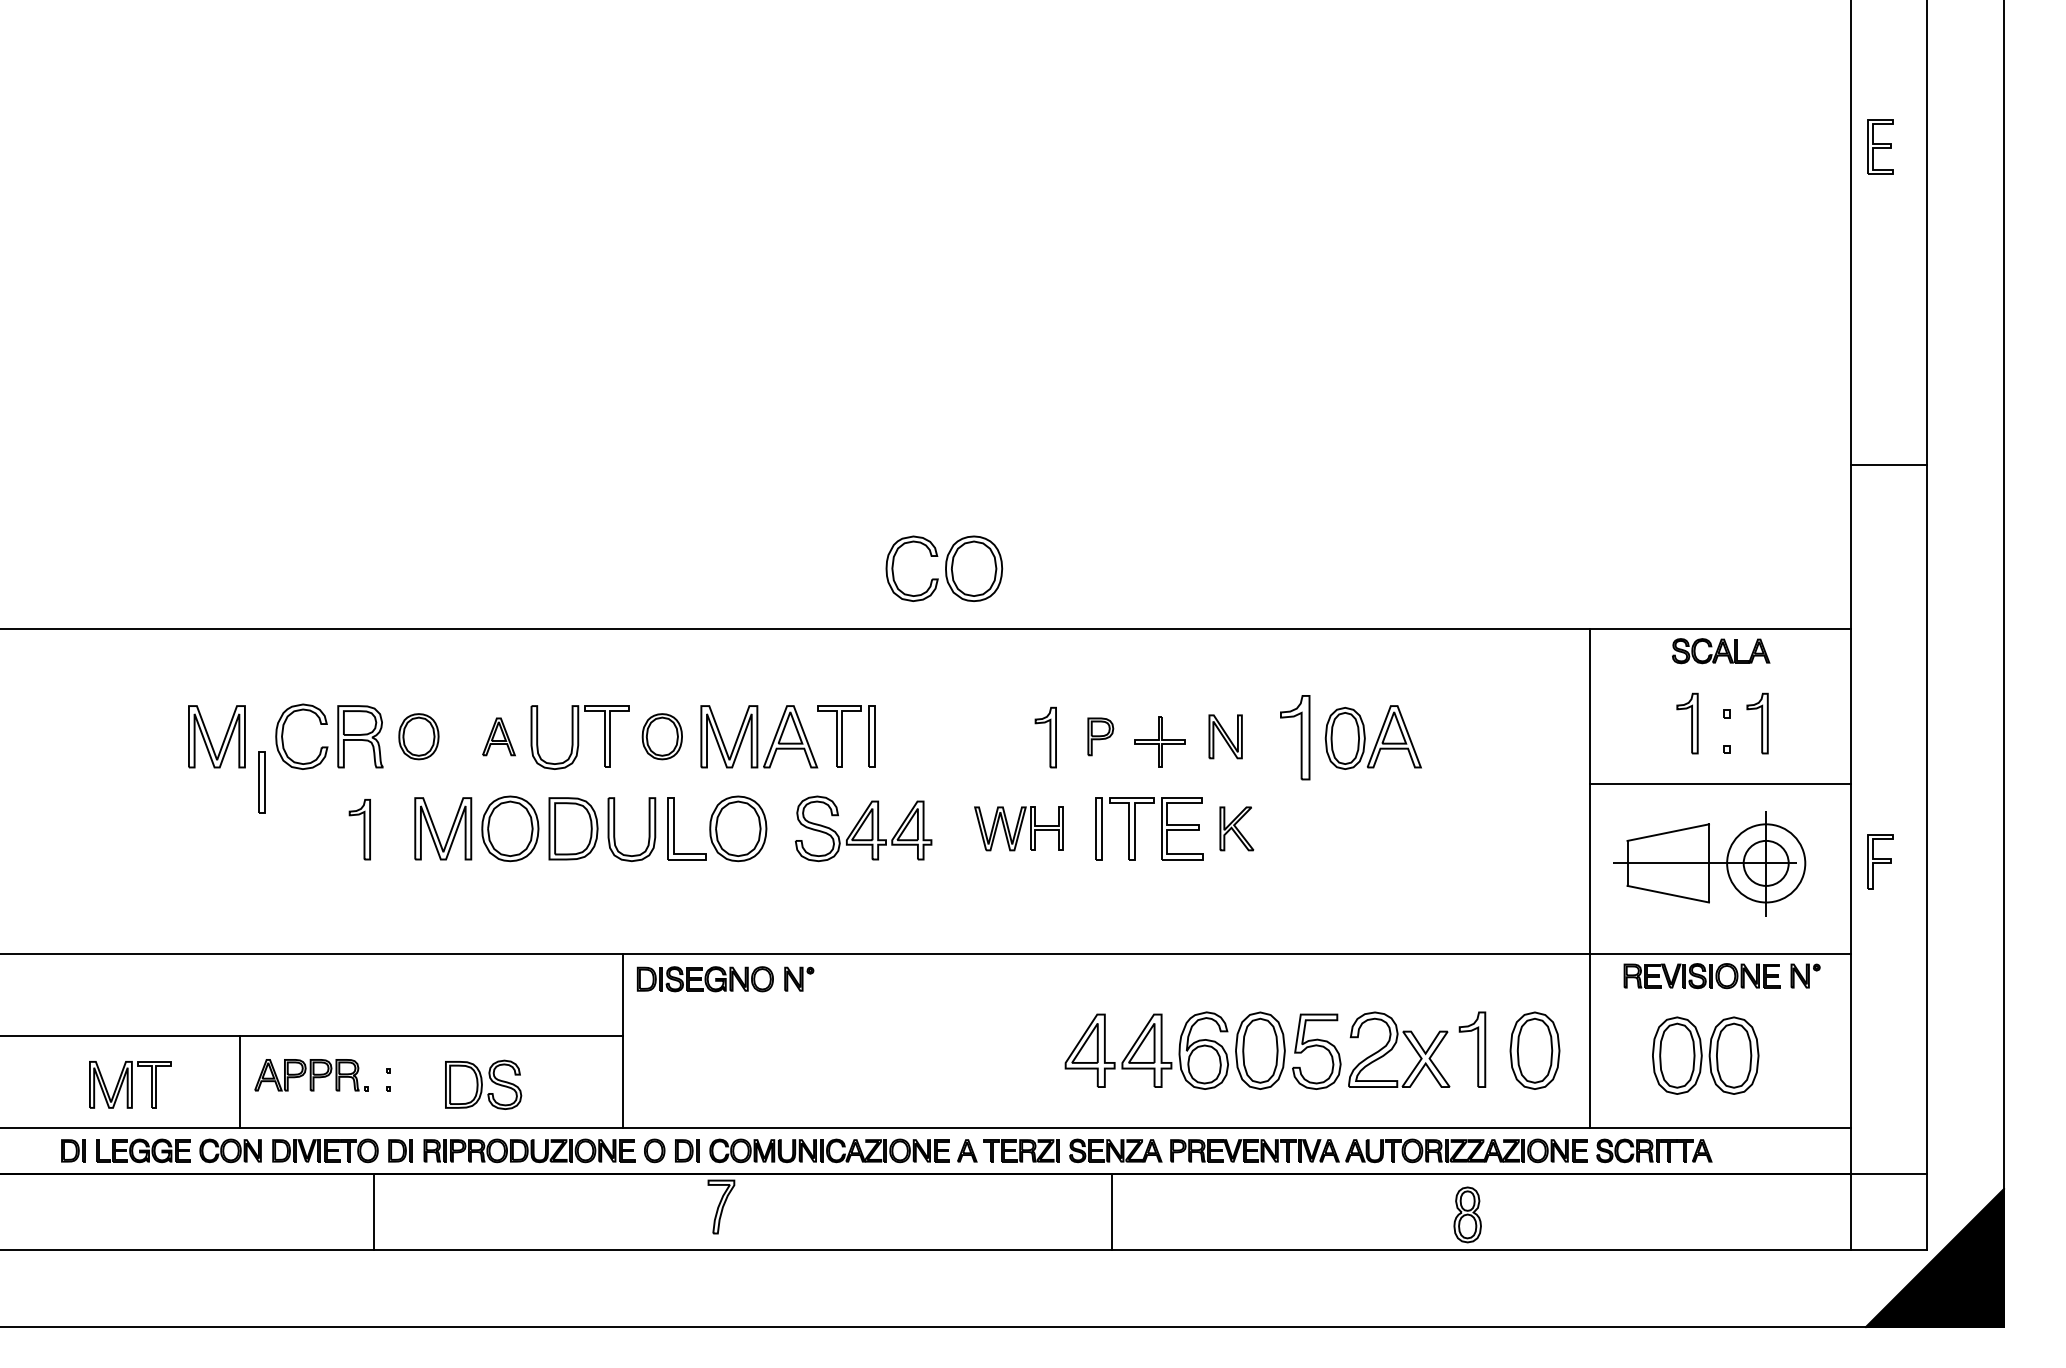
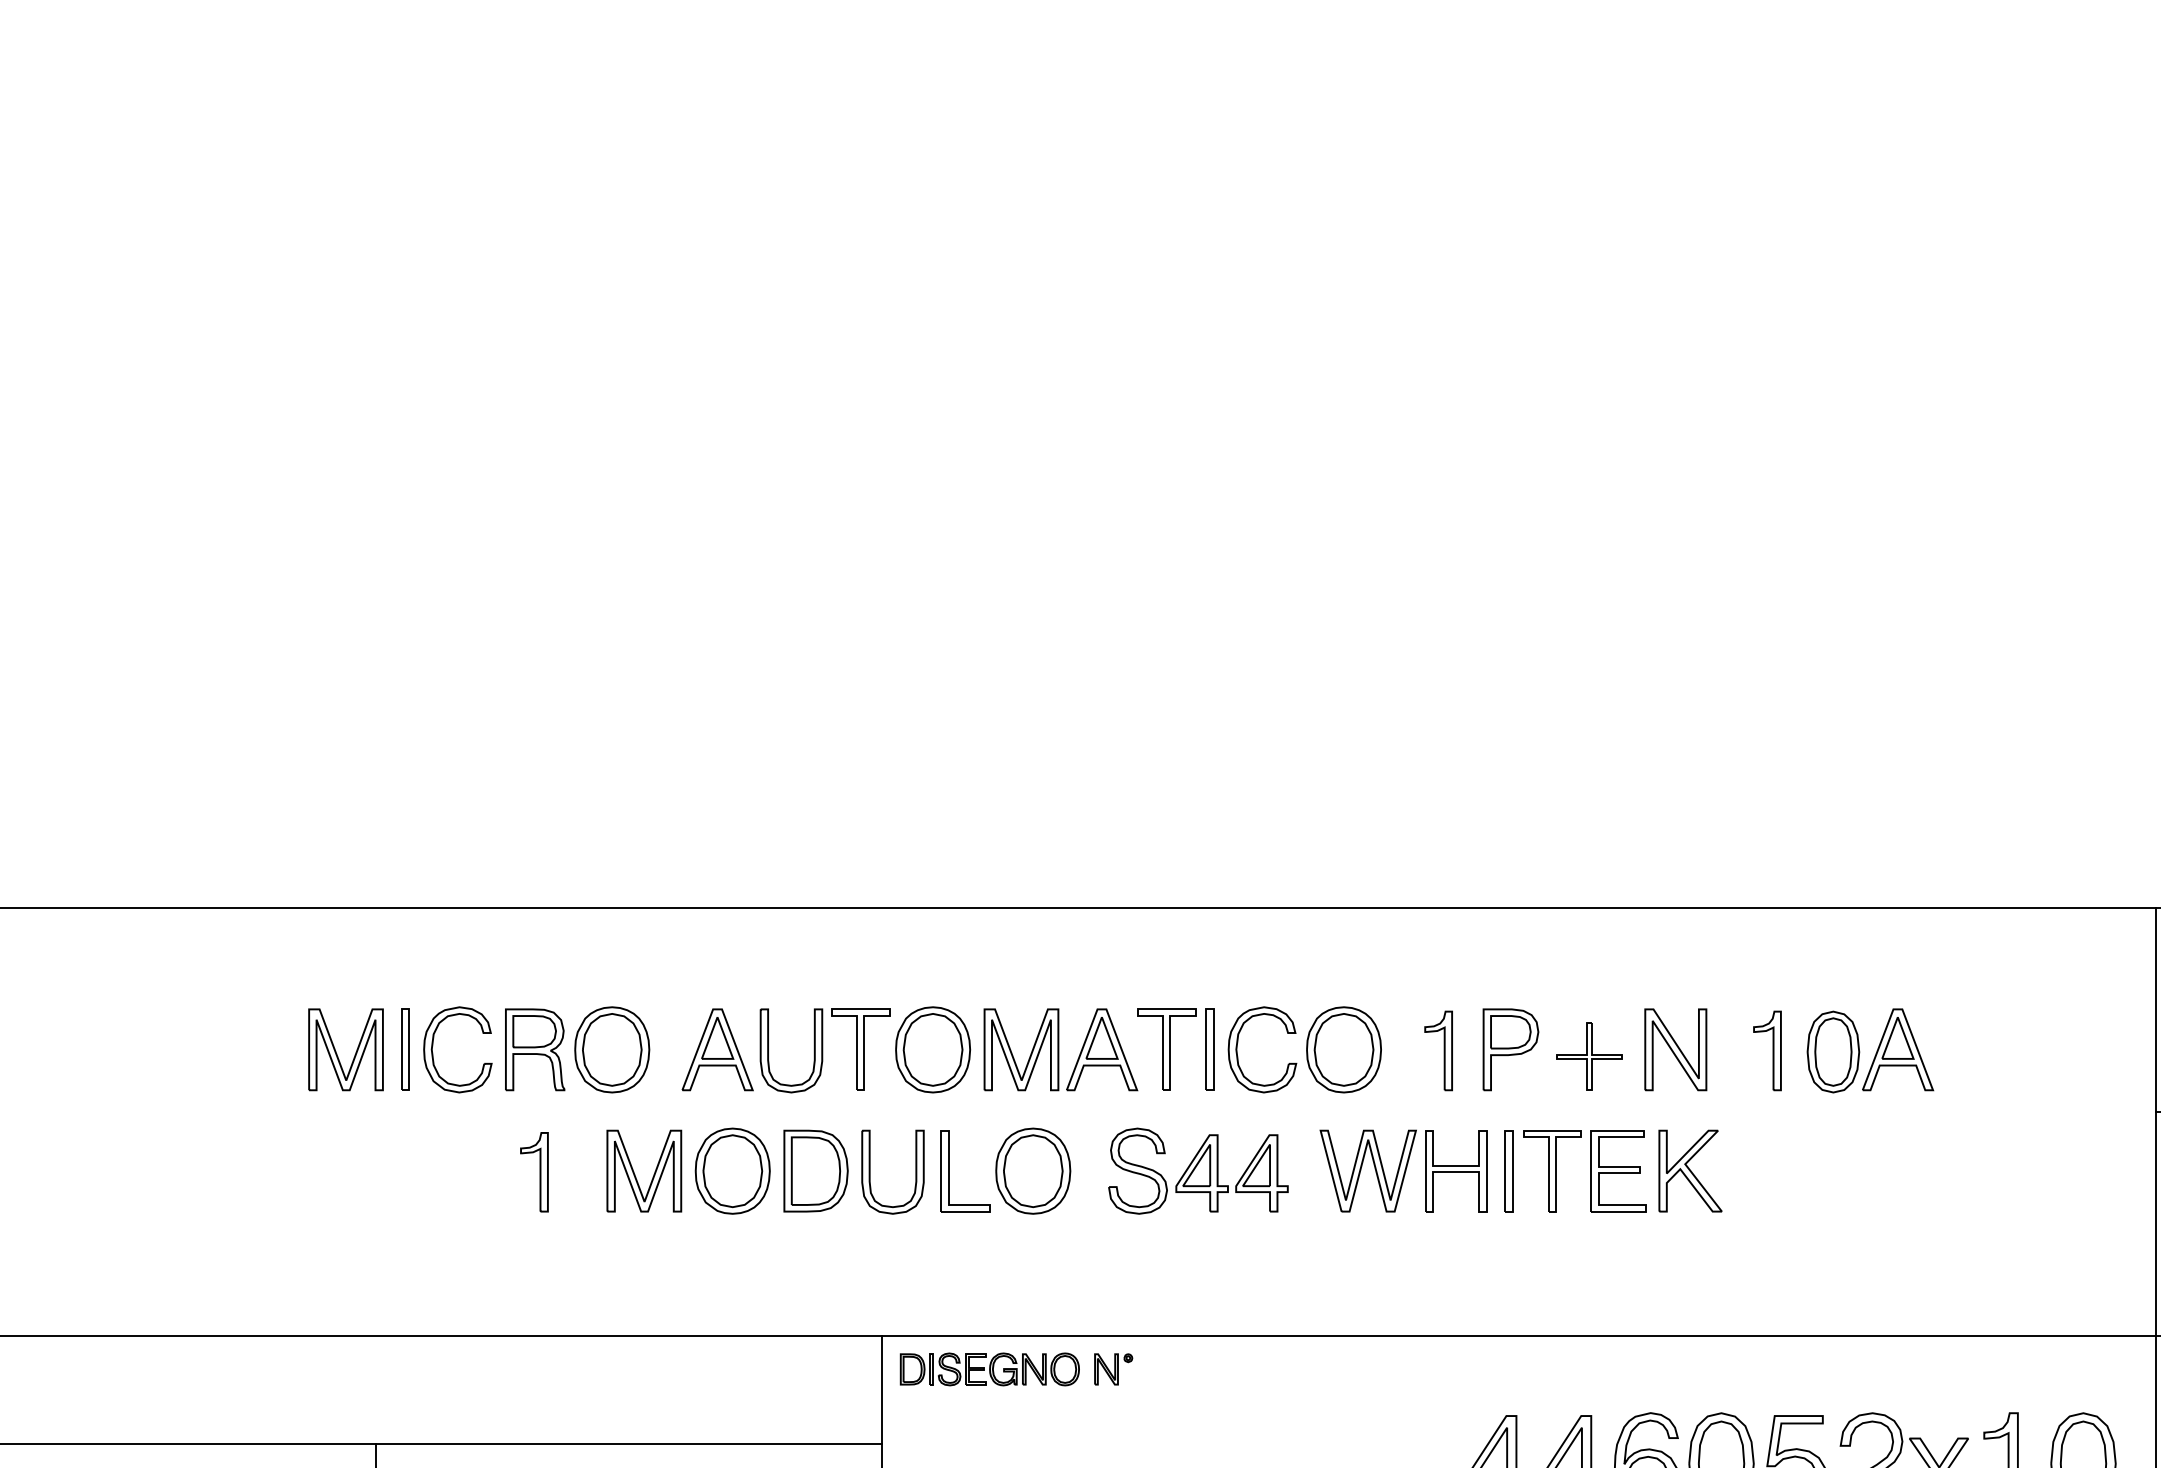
part: (944, 568) -> (1305, 1049), moved
part: (418, 736) -> (611, 1049), size x1.43
part: (498, 736) -> (717, 1049), size x1.67
part: (662, 736) -> (933, 1049), size x1.43
part: (1100, 736) -> (1510, 1049), size x1.67
part: (1225, 736) -> (1675, 1049), size x1.43
part: (1295, 737) -> (1767, 1050), size x0.71
part: (261, 782) -> (404, 1049), moved
part: (1018, 828) -> (1402, 1170), size x1.43
part: (1236, 828) -> (1689, 1170), size x1.43

